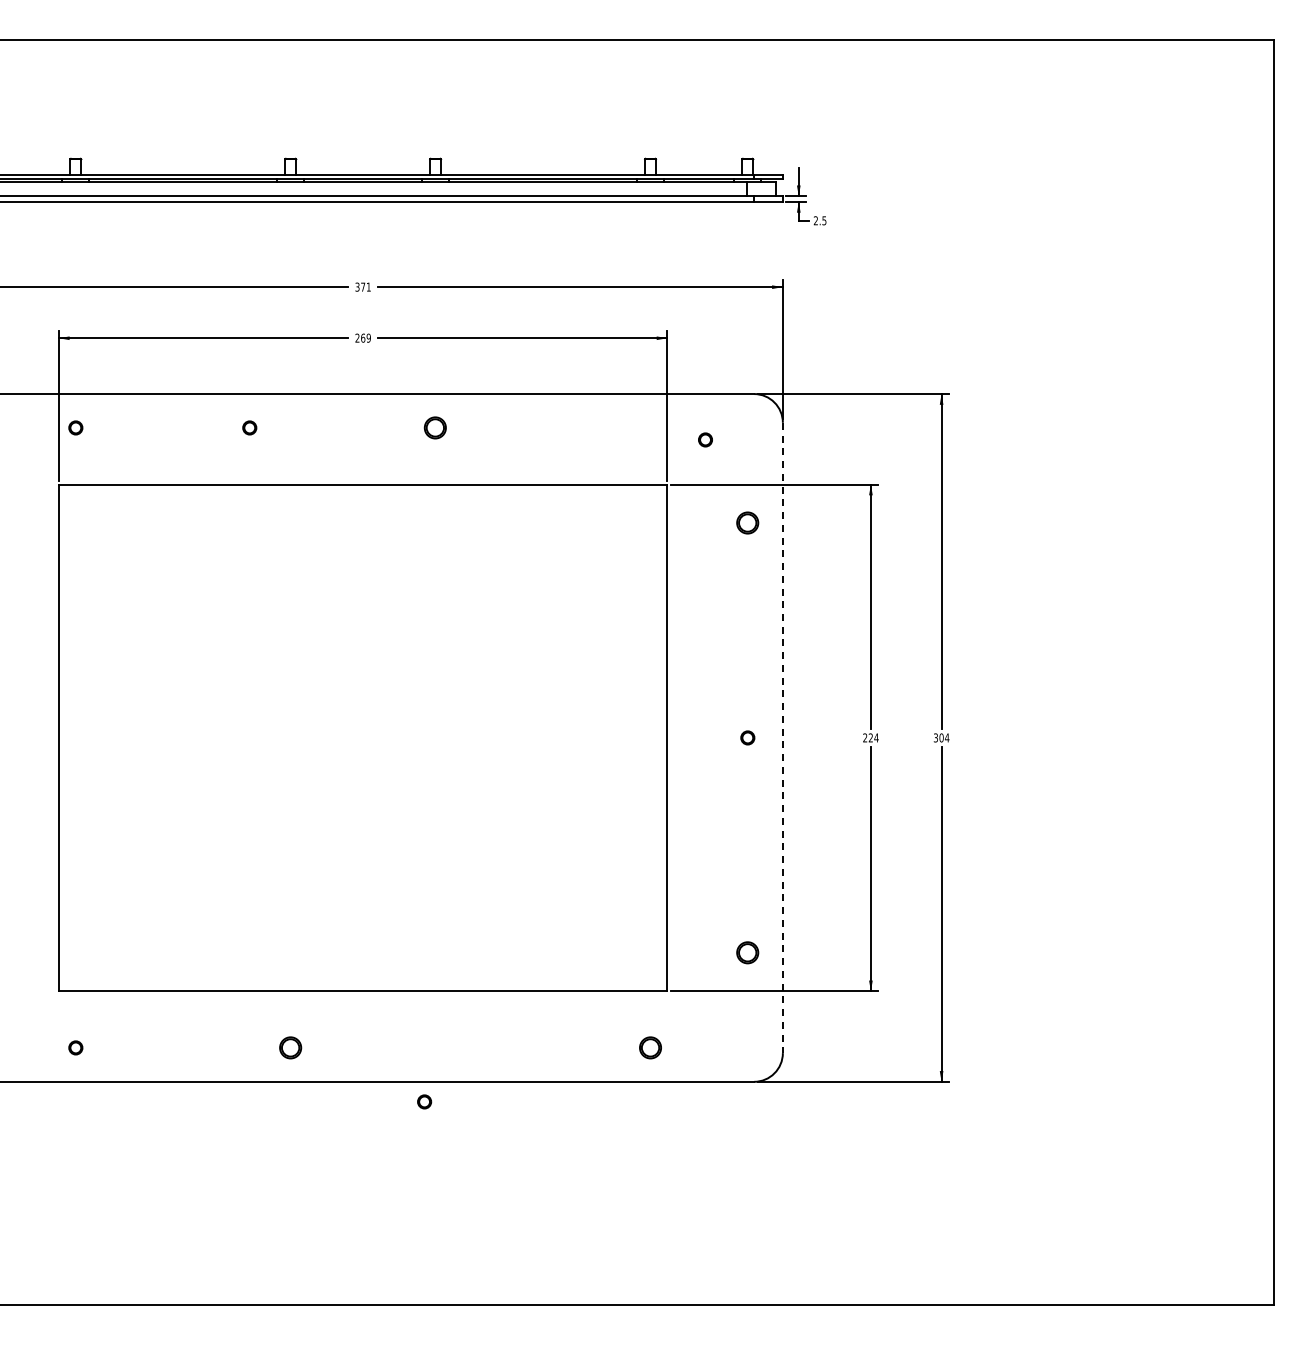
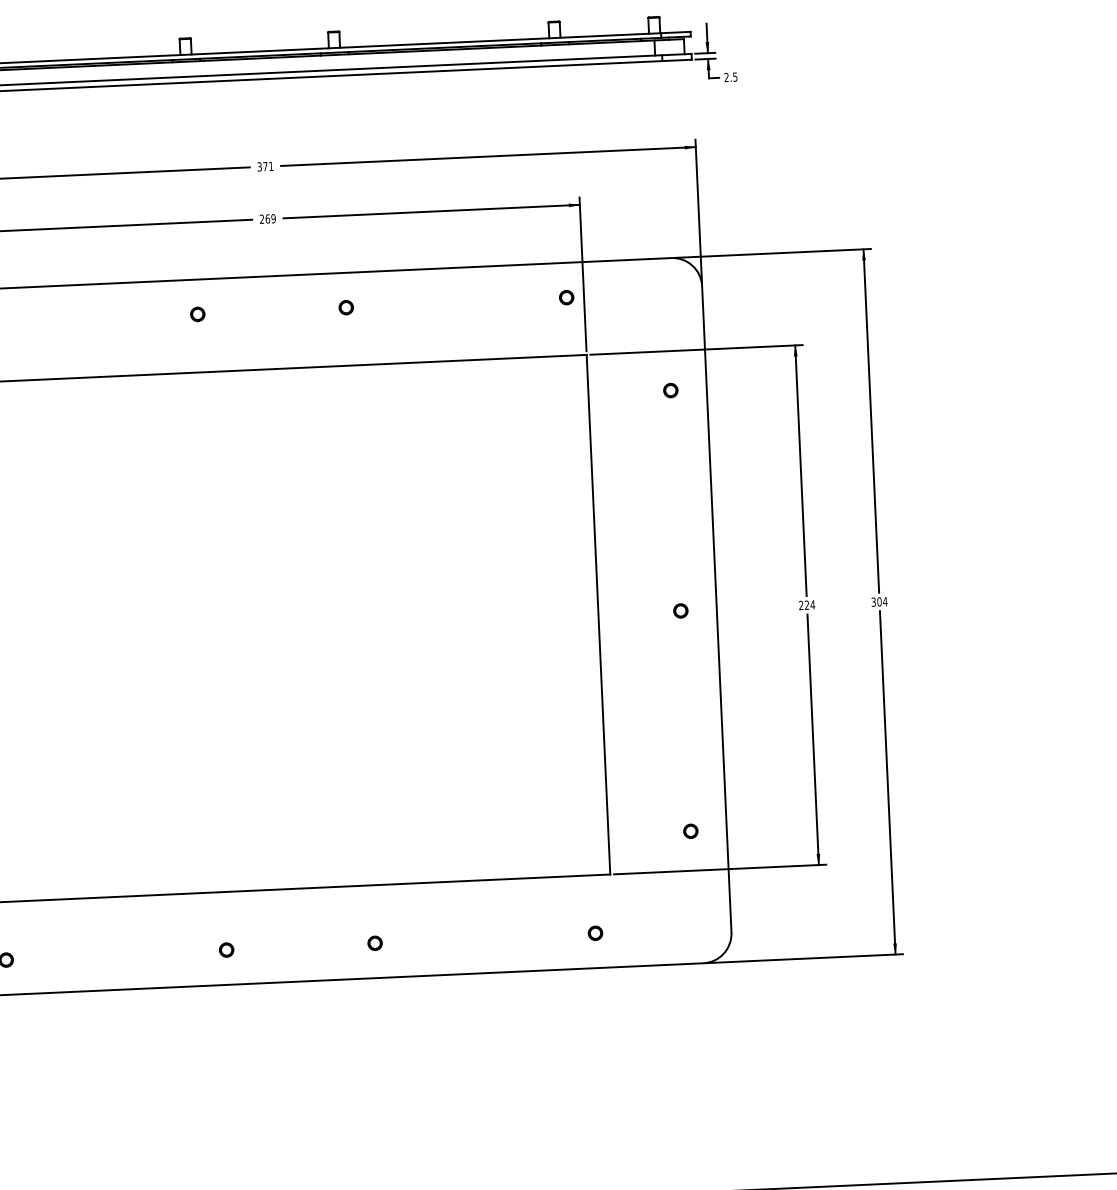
circle: (249, 427) -> (197, 313), moved
circle: (435, 427) -> (346, 307), size x0.62
circle: (705, 439) -> (566, 297), moved
circle: (747, 522) -> (670, 390), size x0.62
line: (782, 738) -> (716, 609), dashed -> solid
circle: (747, 952) -> (690, 830), size x0.62
circle: (290, 1047) -> (226, 949), size x0.62
circle: (650, 1047) -> (595, 932), size x0.62
circle: (424, 1101) -> (375, 942), moved

